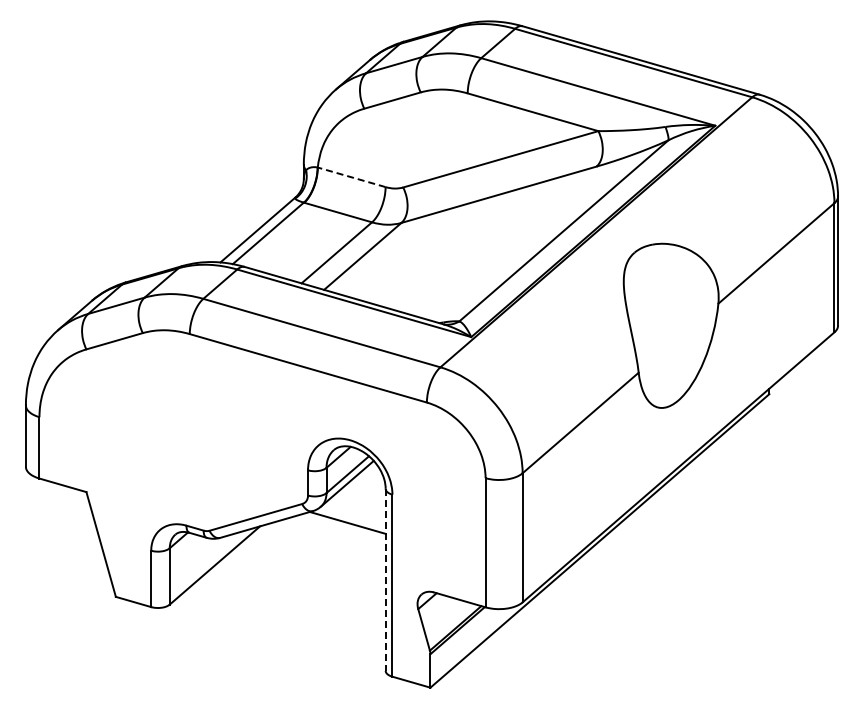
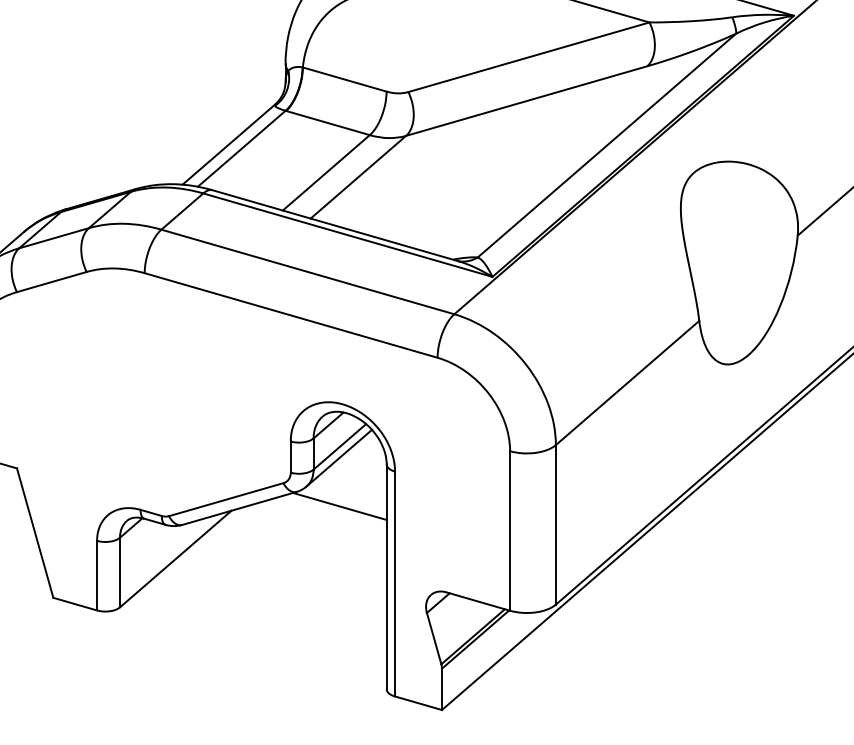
line: (351, 177) -> (344, 79), dashed -> solid
line: (385, 580) -> (386, 577), dashed -> solid

